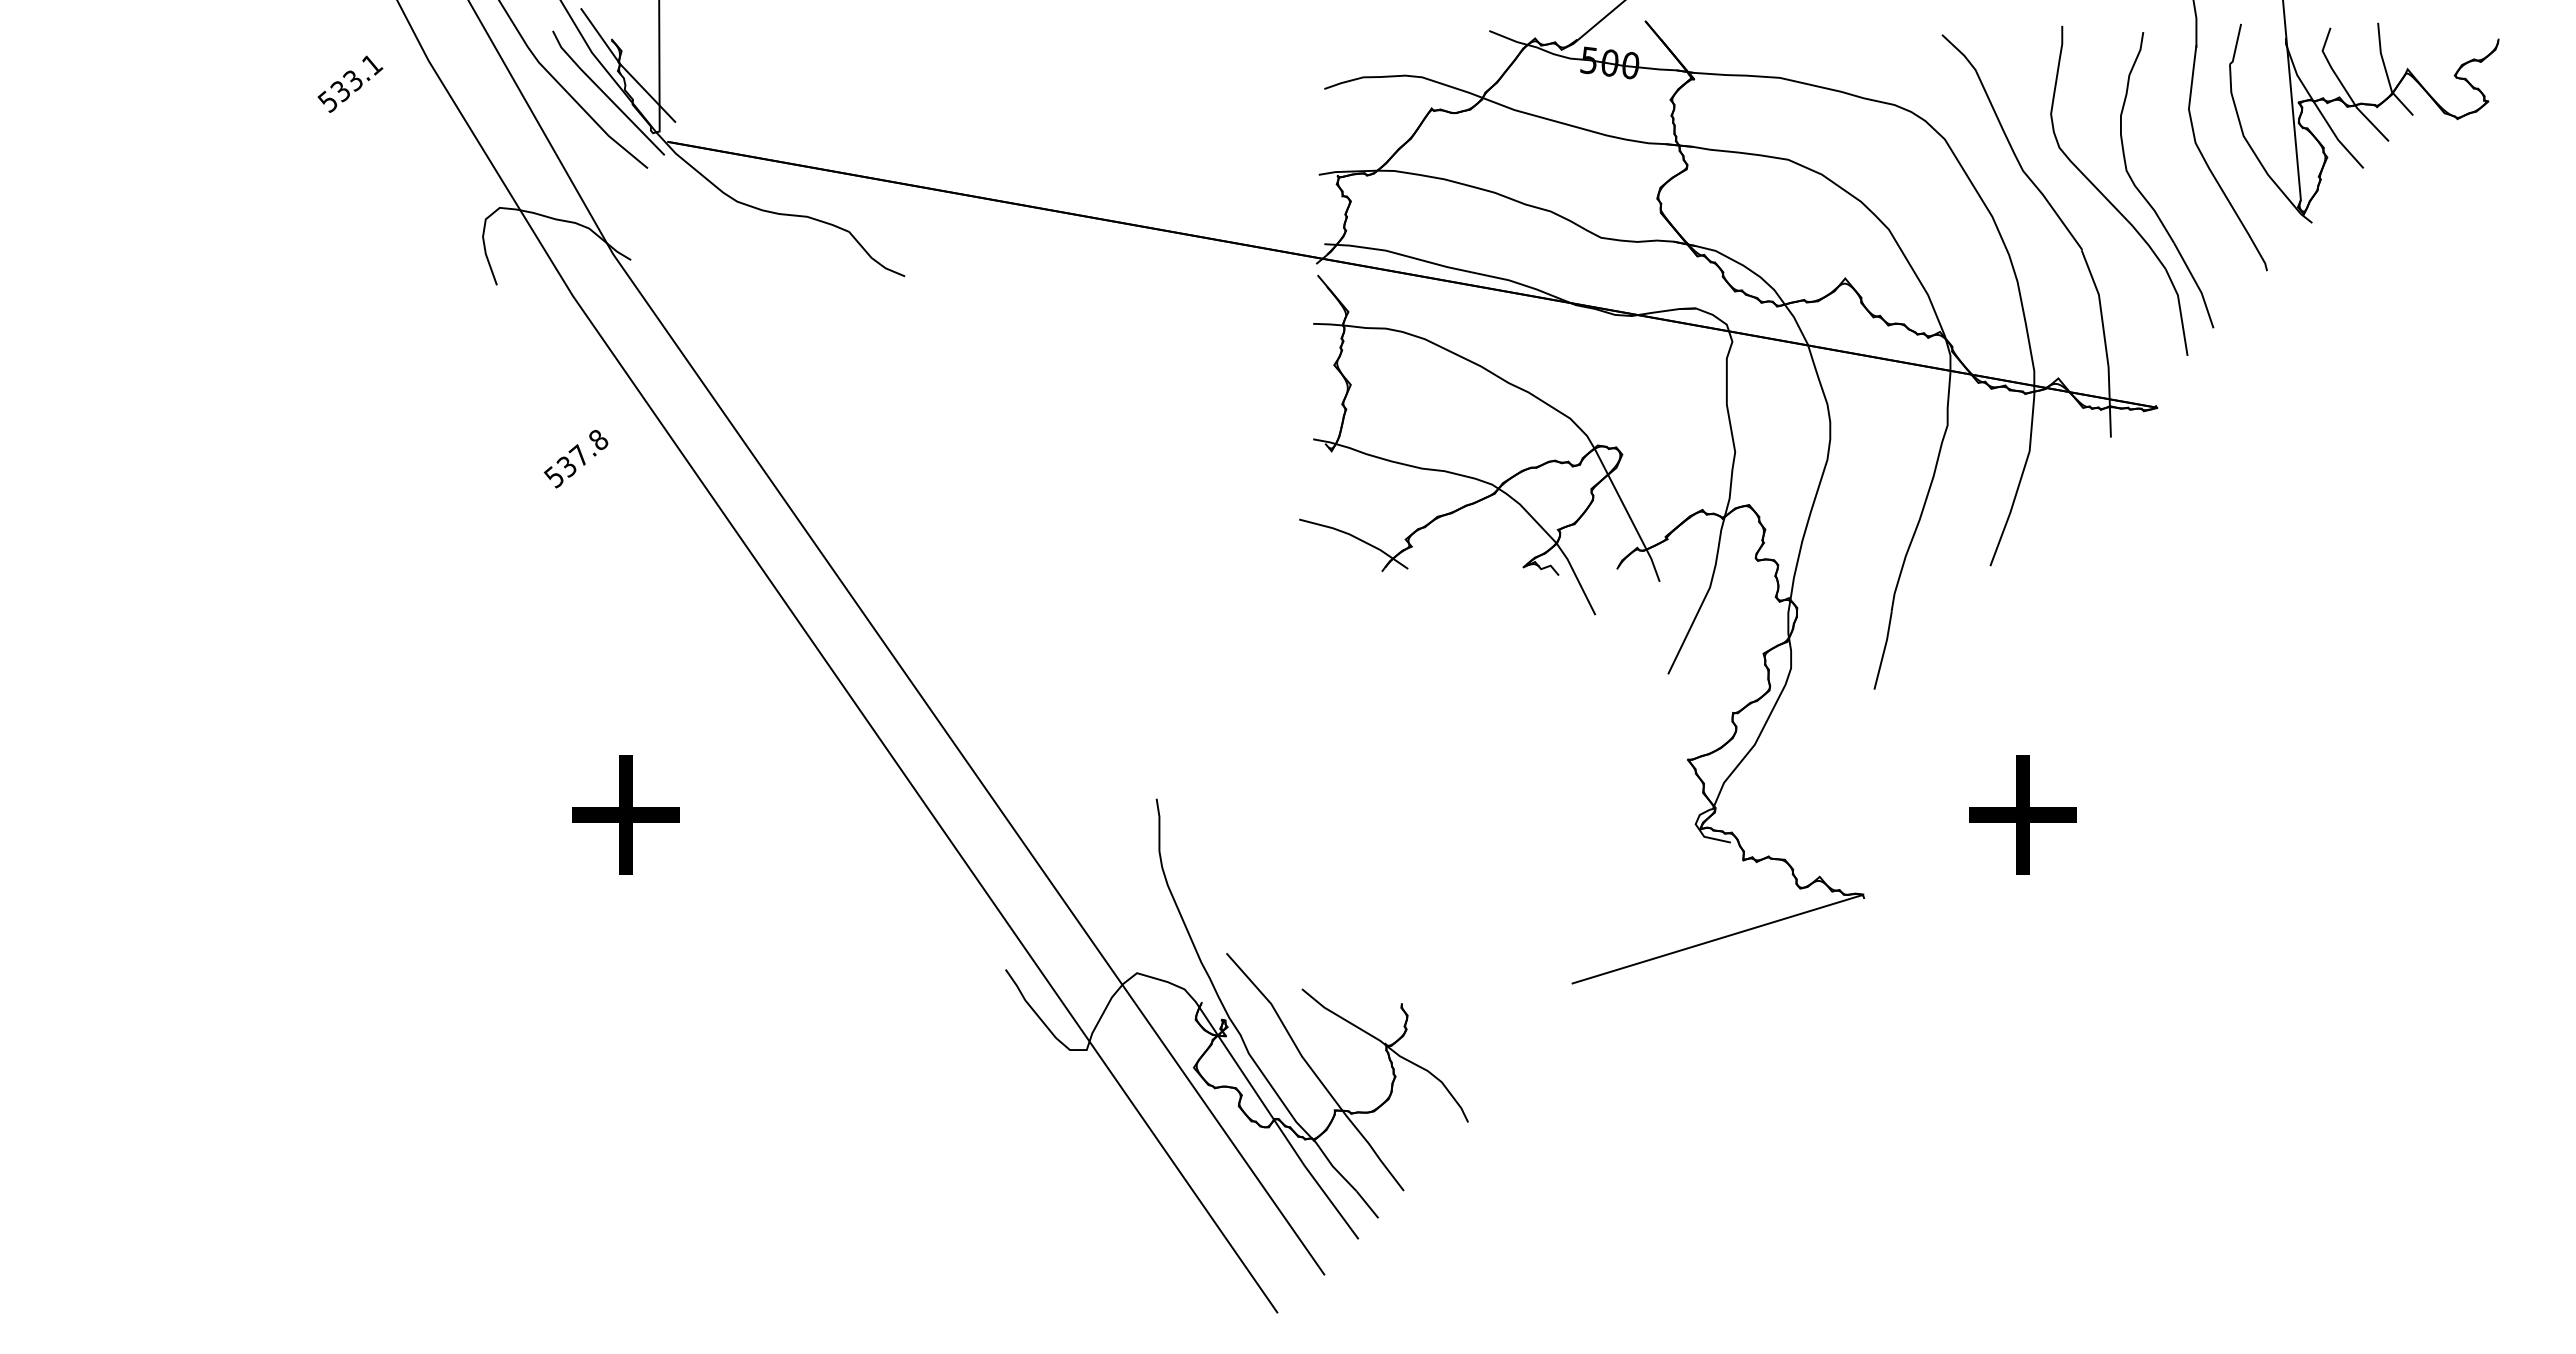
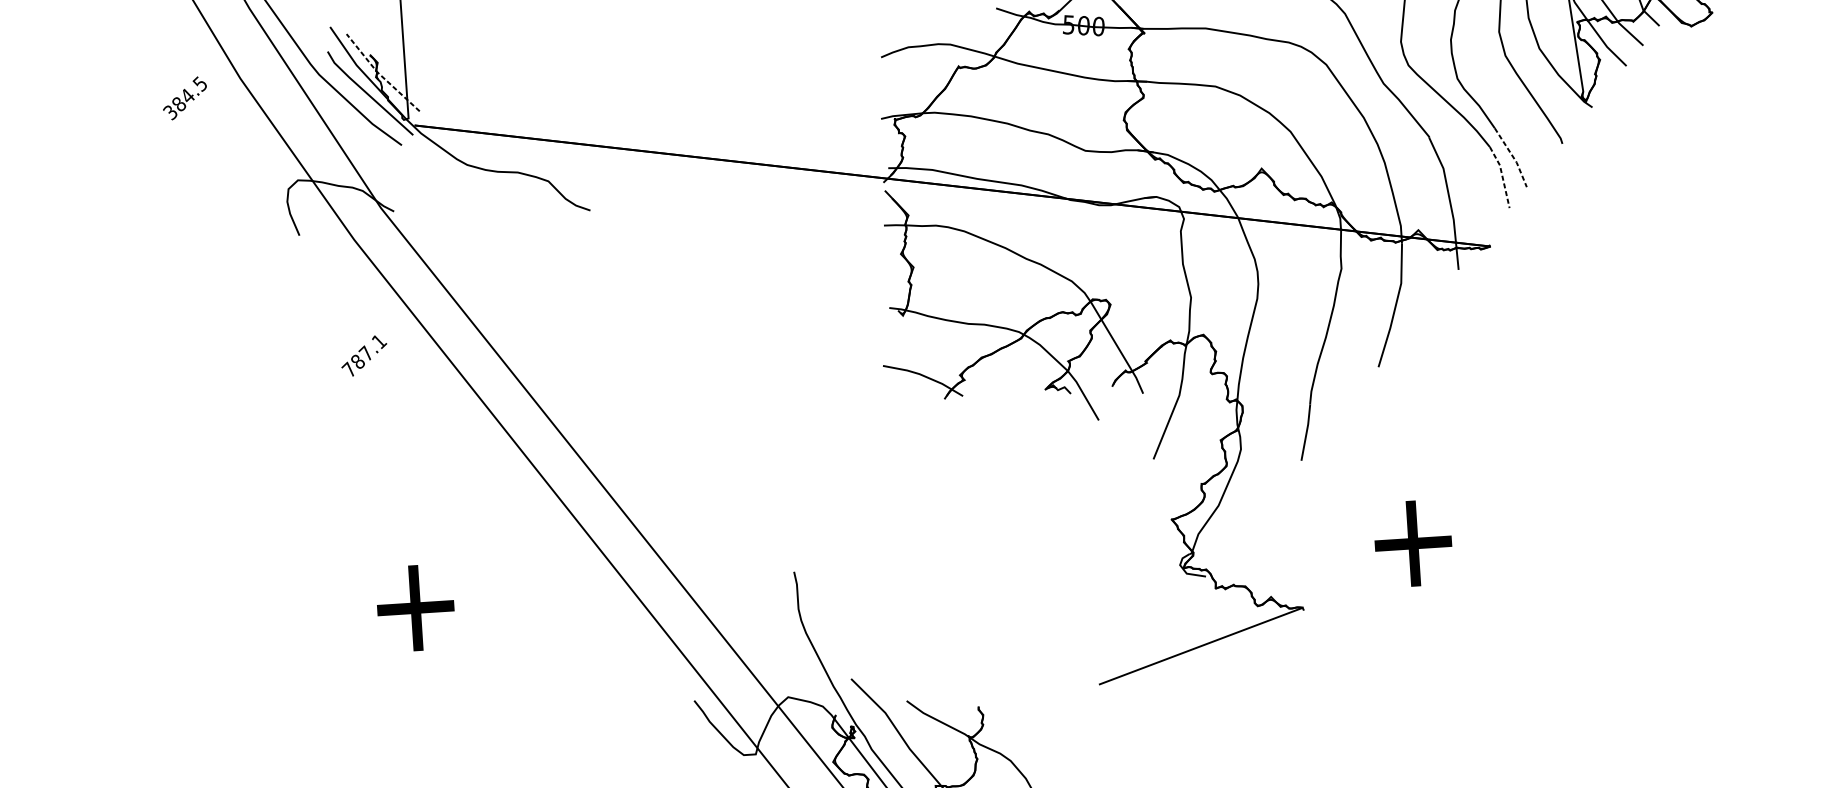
line: (624, 68) -> (380, 75), solid -> dashed
text: (350, 80) -> (185, 96), 533.1 -> 384.5
line: (2197, 285) -> (1513, 157), solid -> dashed
line: (2180, 310) -> (1502, 176), solid -> dashed
text: (576, 459) -> (364, 356), 537.8 -> 787.1

